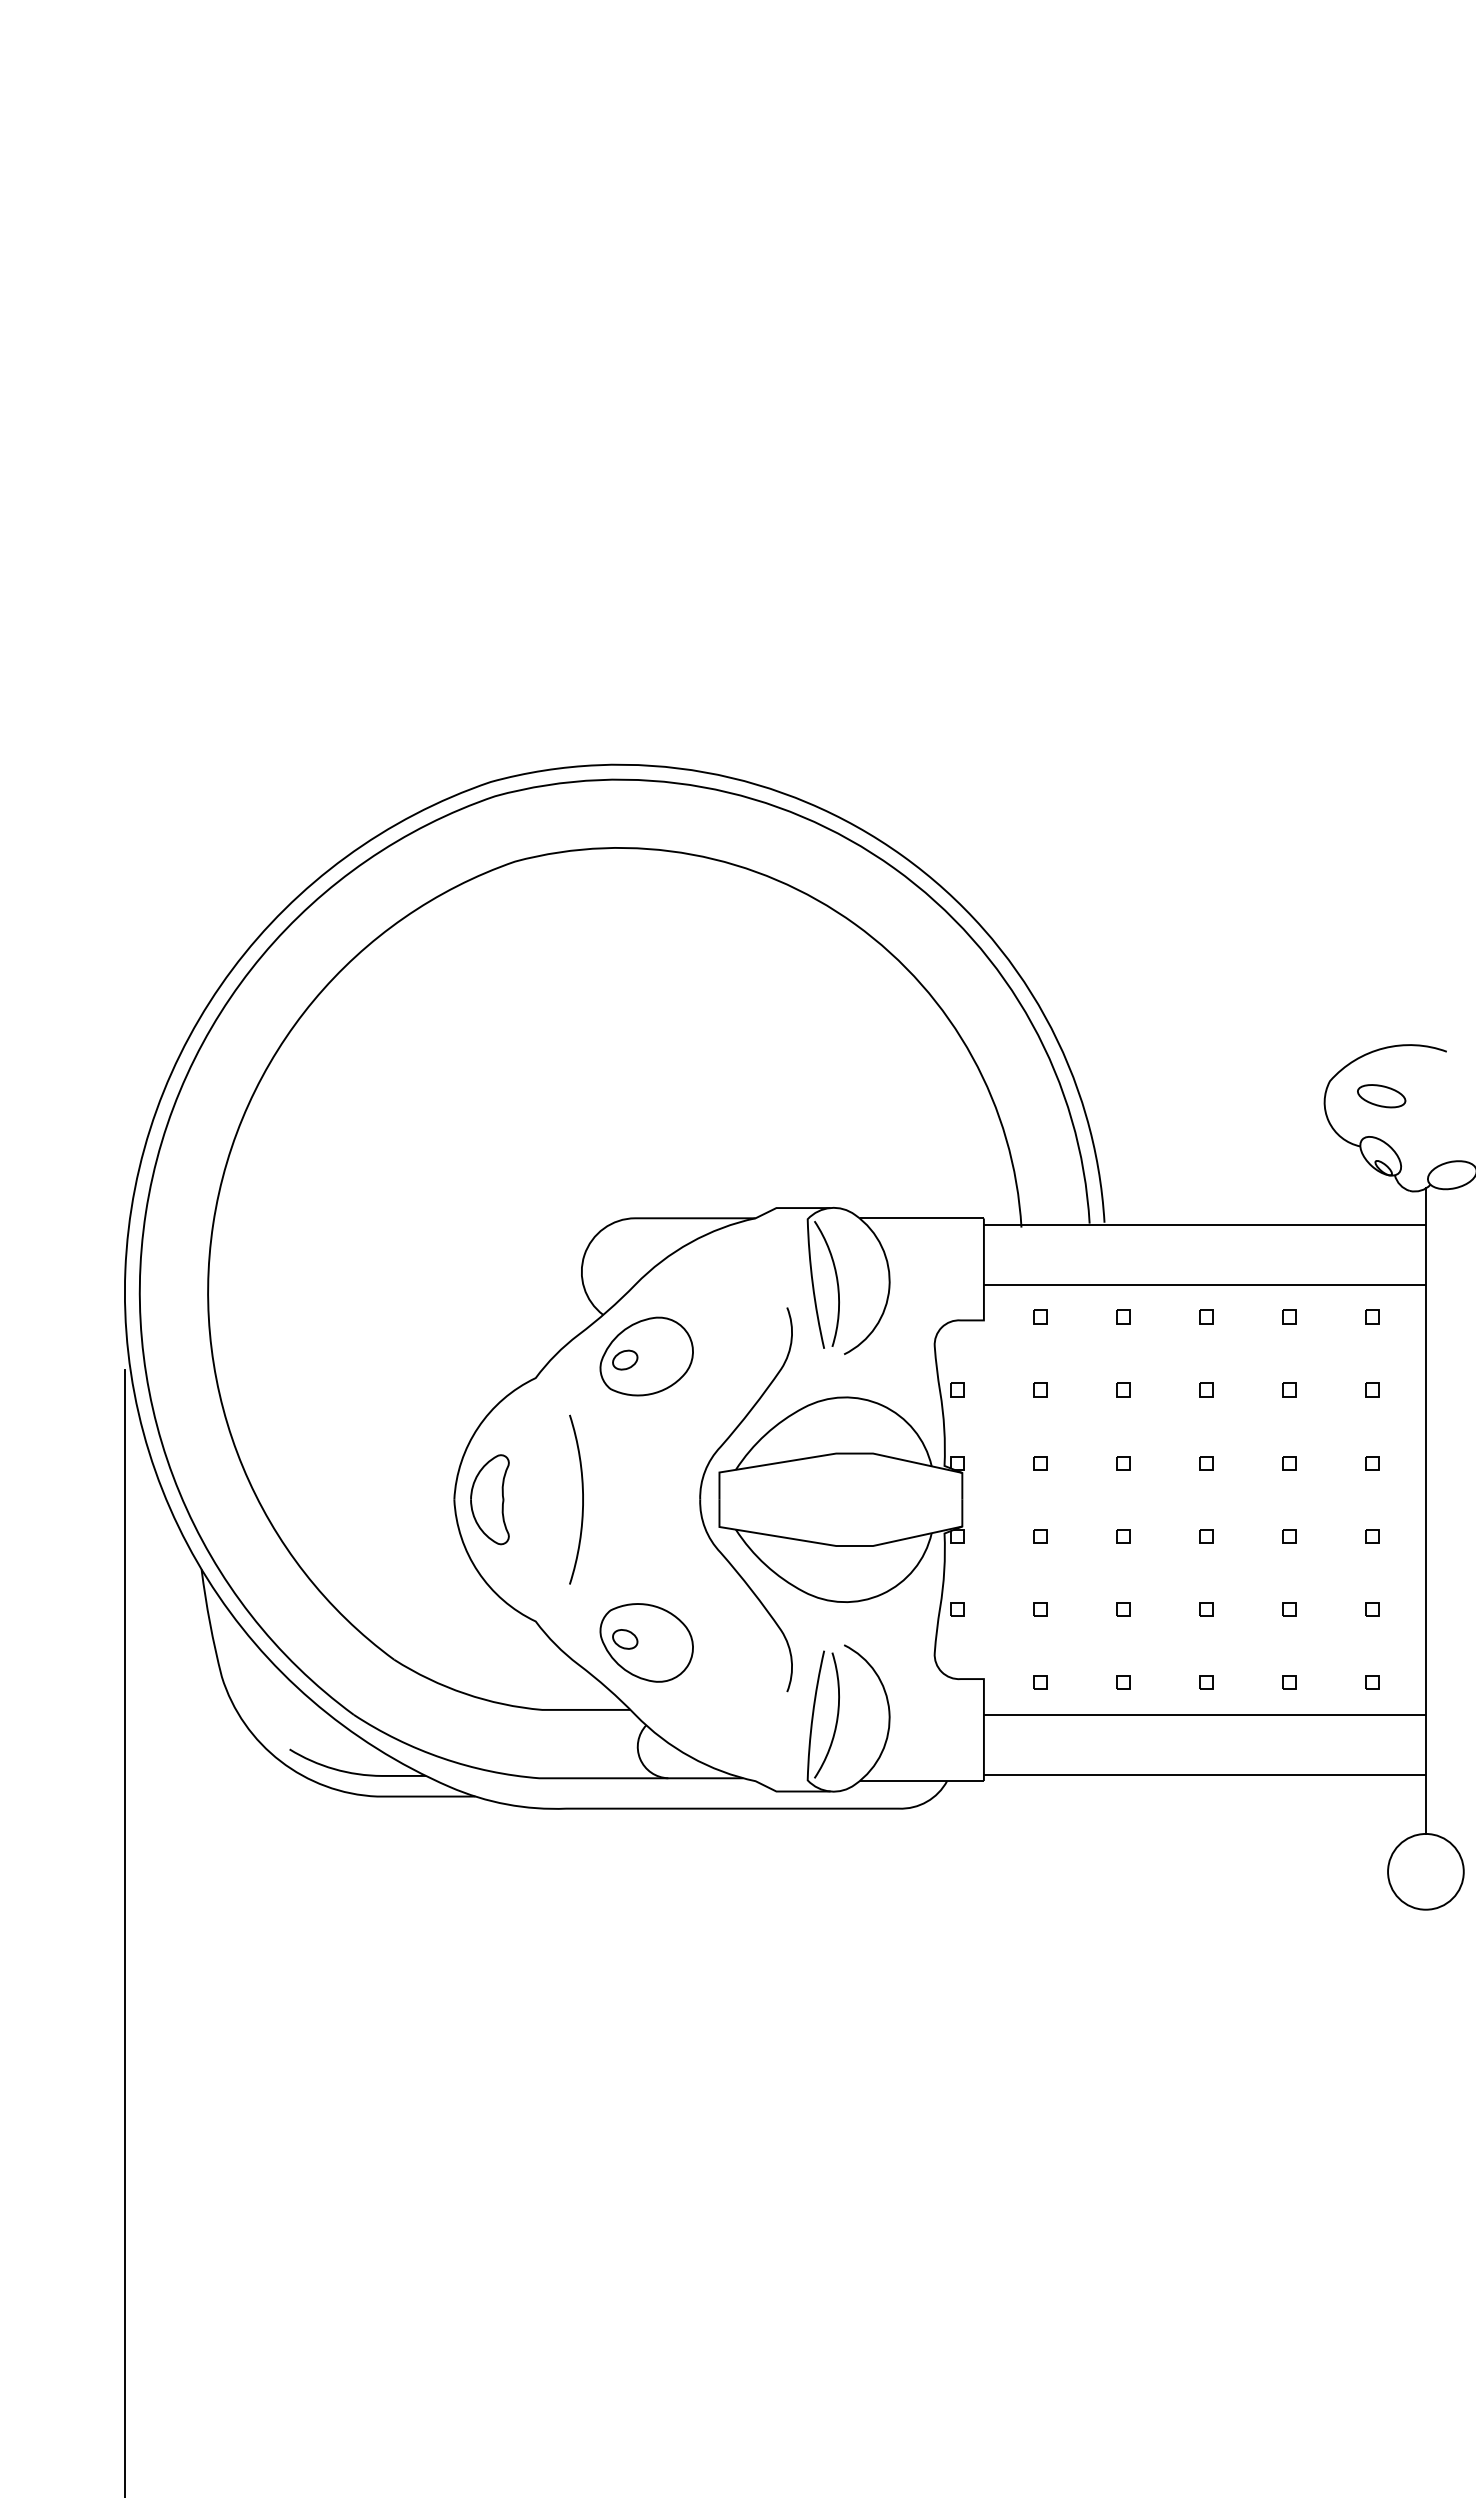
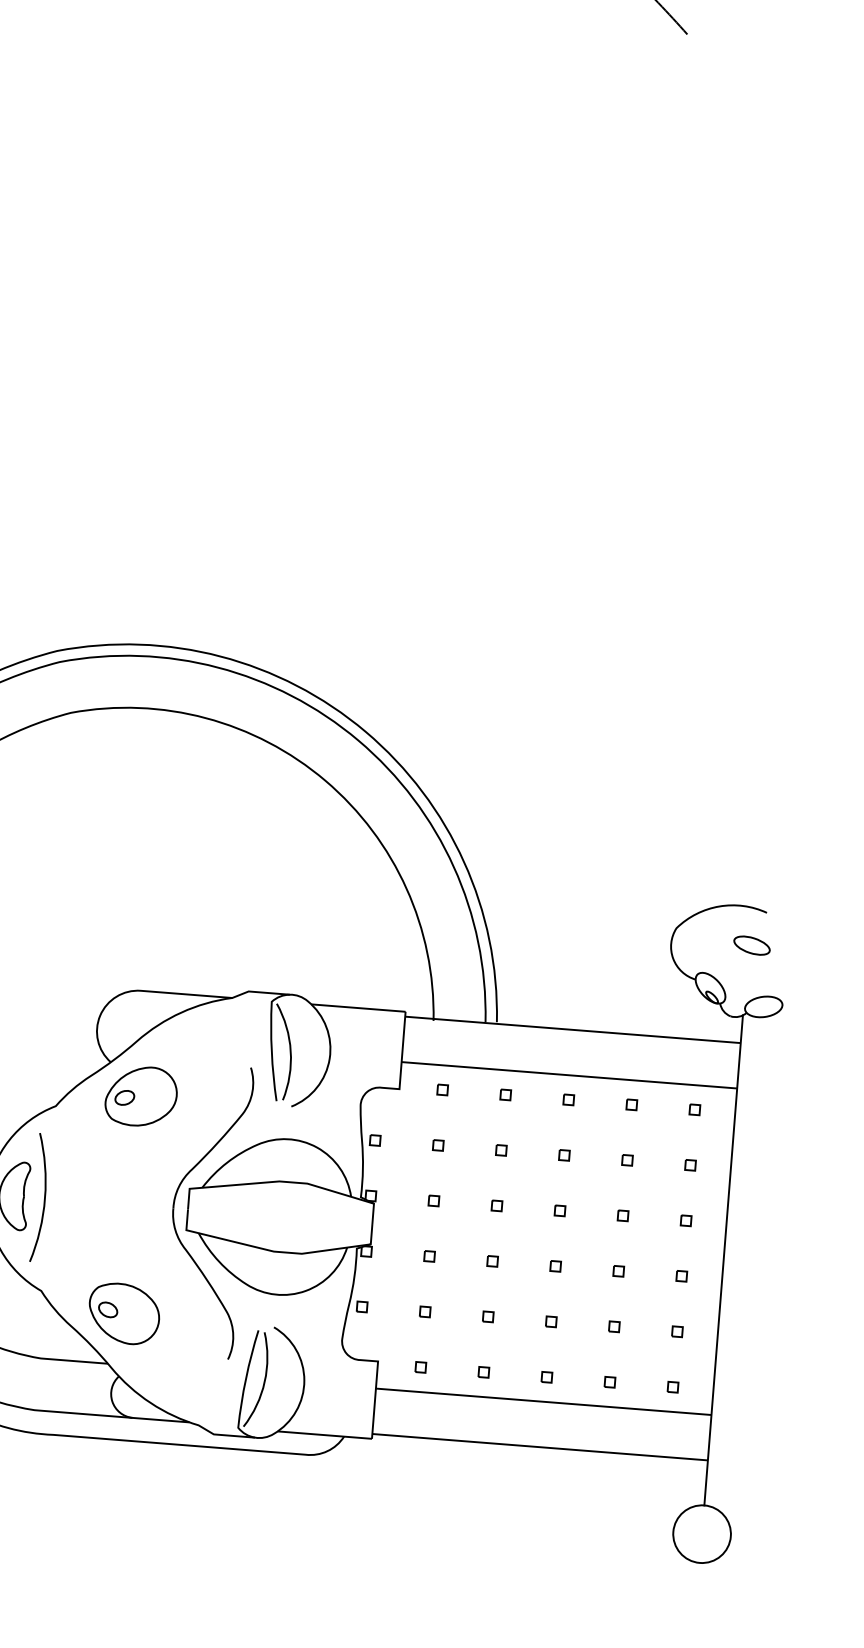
part: (1381, 1096) -> (751, 945), moved
arc: (582, 1499) -> (44, 1198), moved

